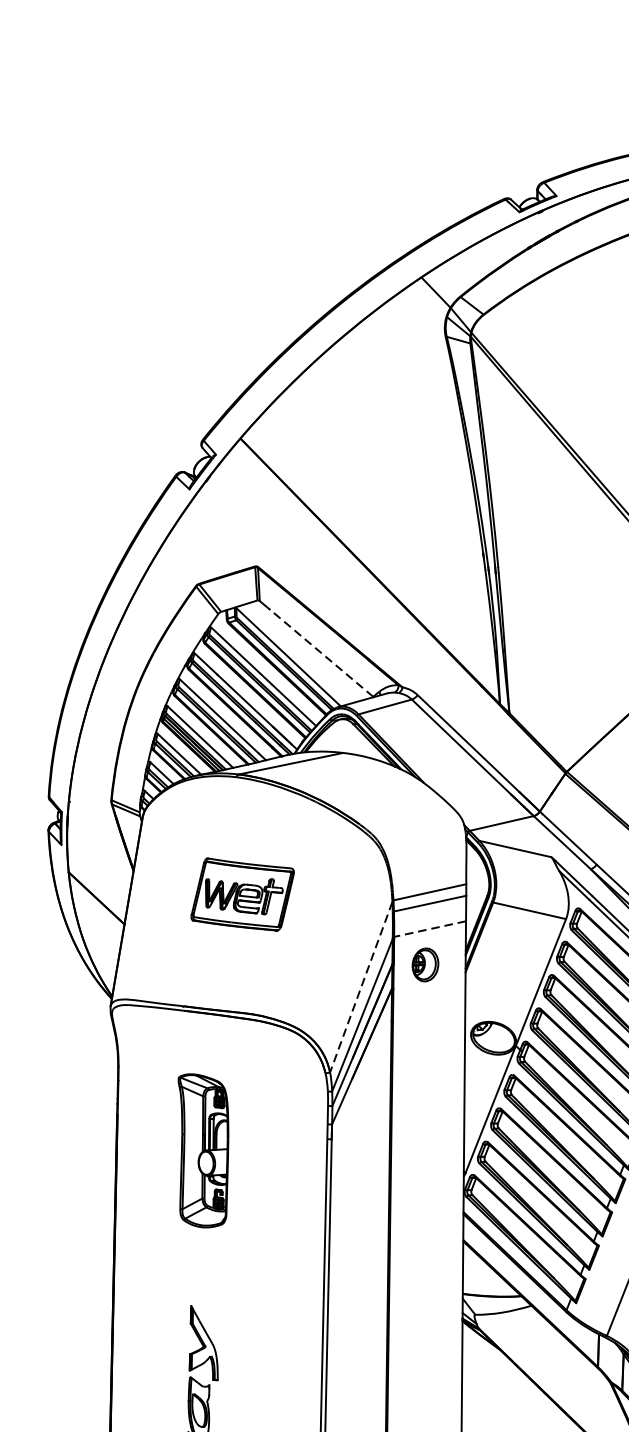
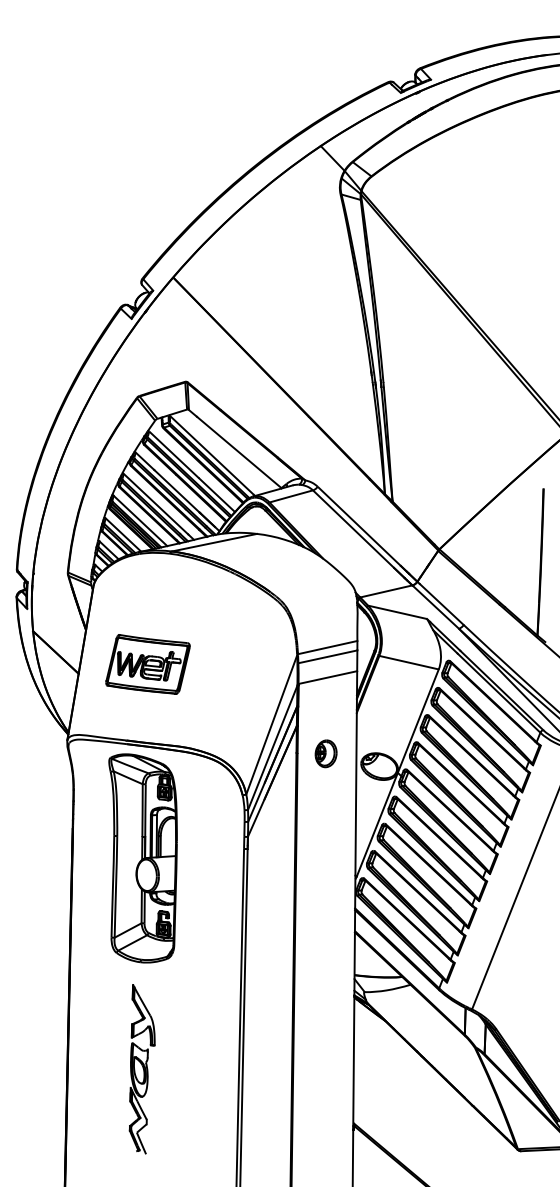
line: (320, 653) -> (238, 452), dashed -> solid
part: (242, 894) -> (147, 664), moved
line: (429, 928) -> (327, 677), dashed -> solid
part: (424, 964) -> (325, 753), moved
line: (360, 987) -> (271, 725), dashed -> solid
part: (202, 1150) -> (142, 858), size x1.67

